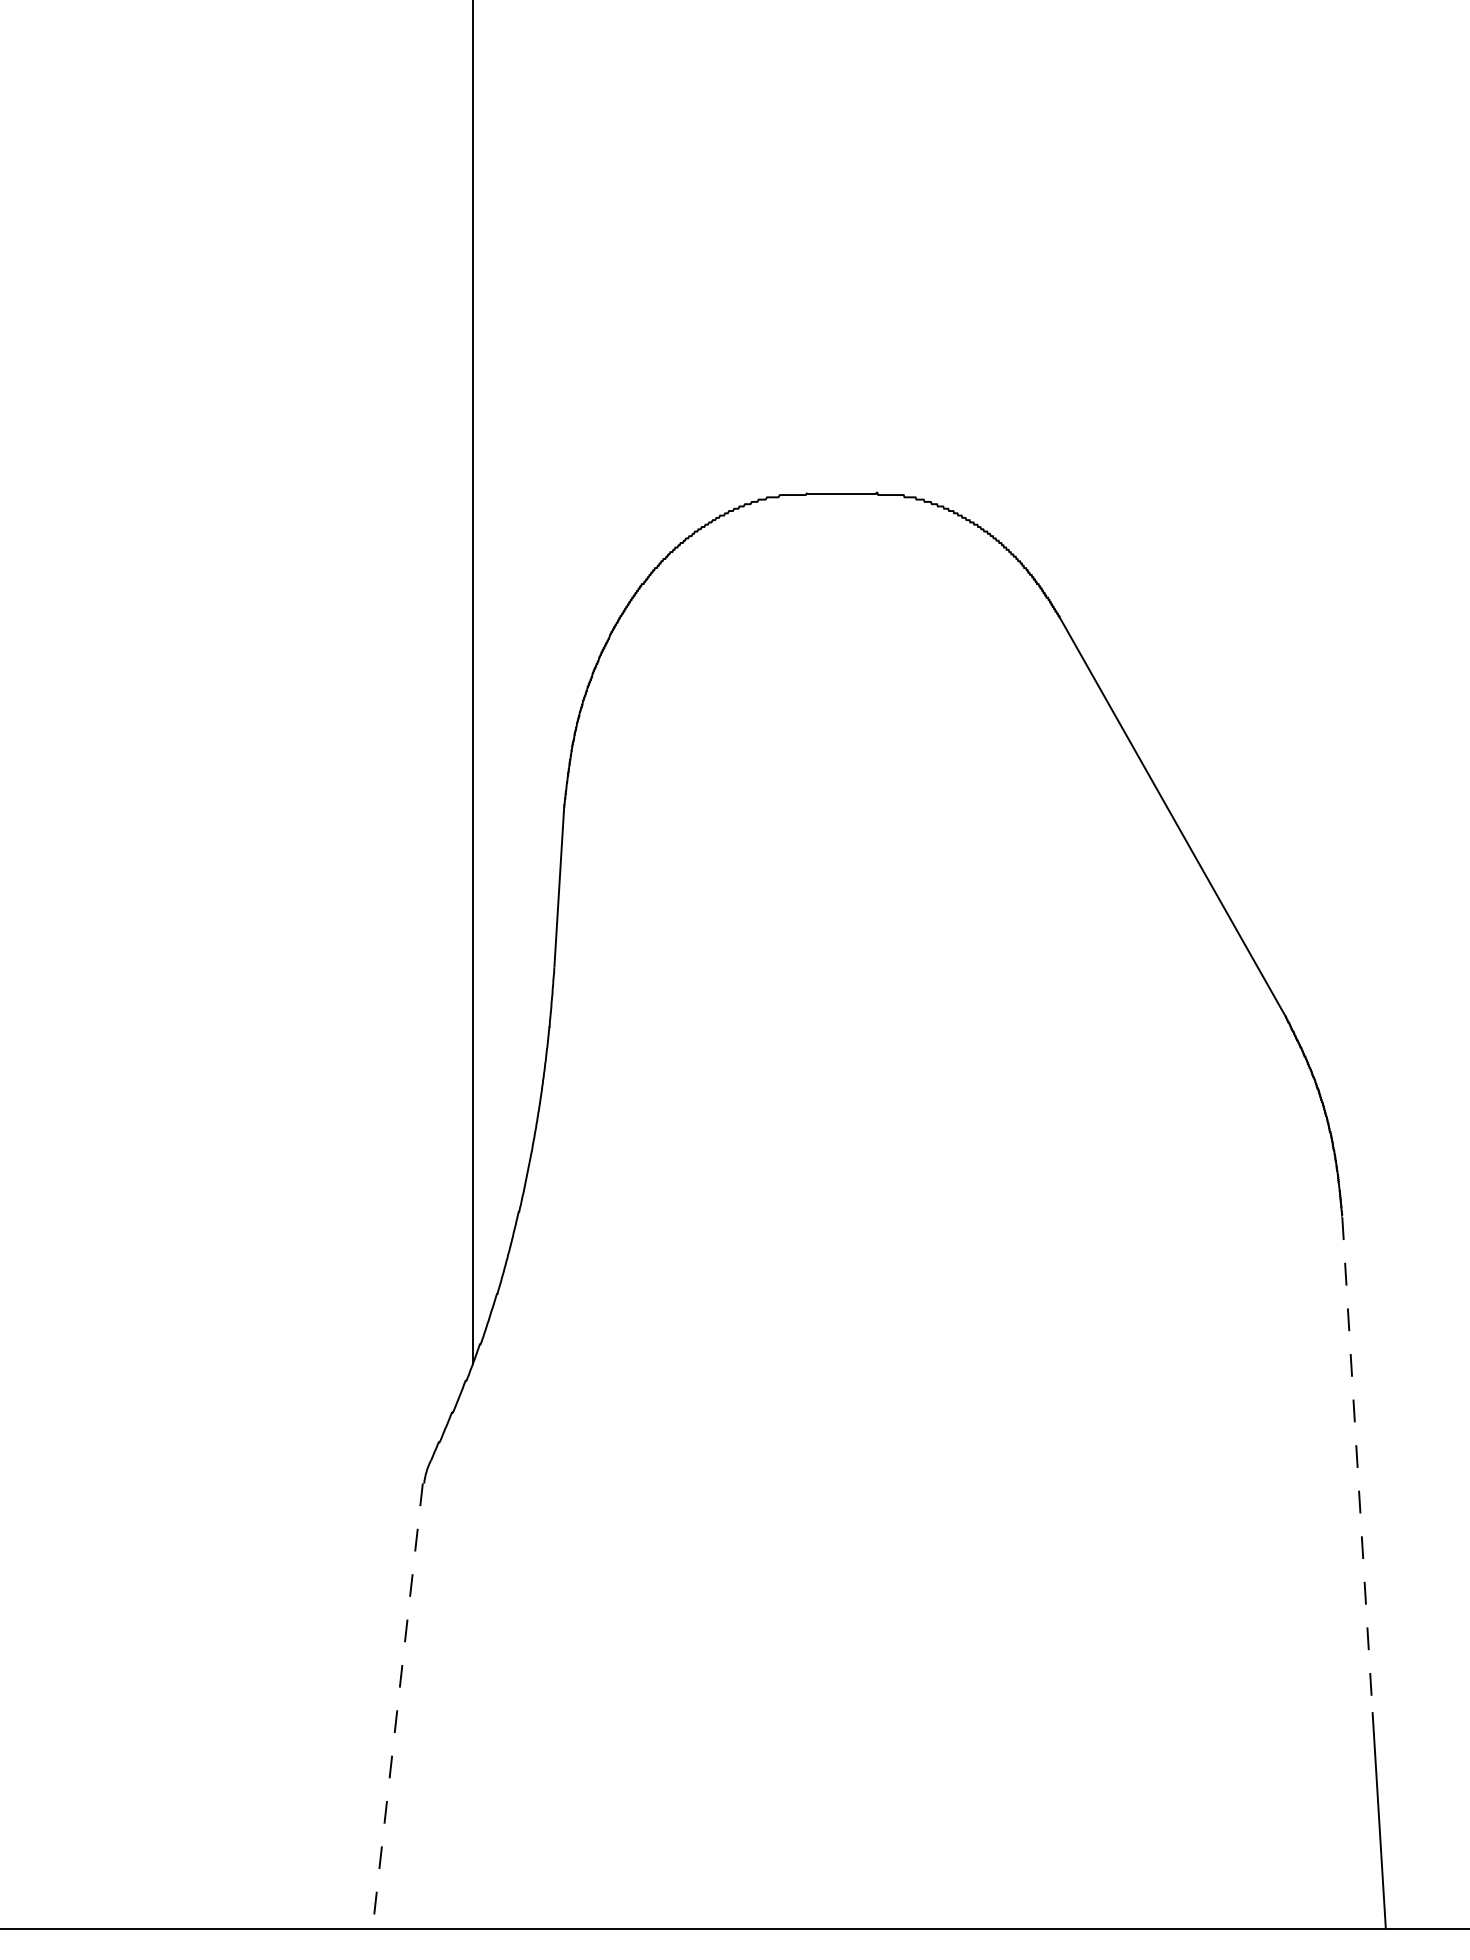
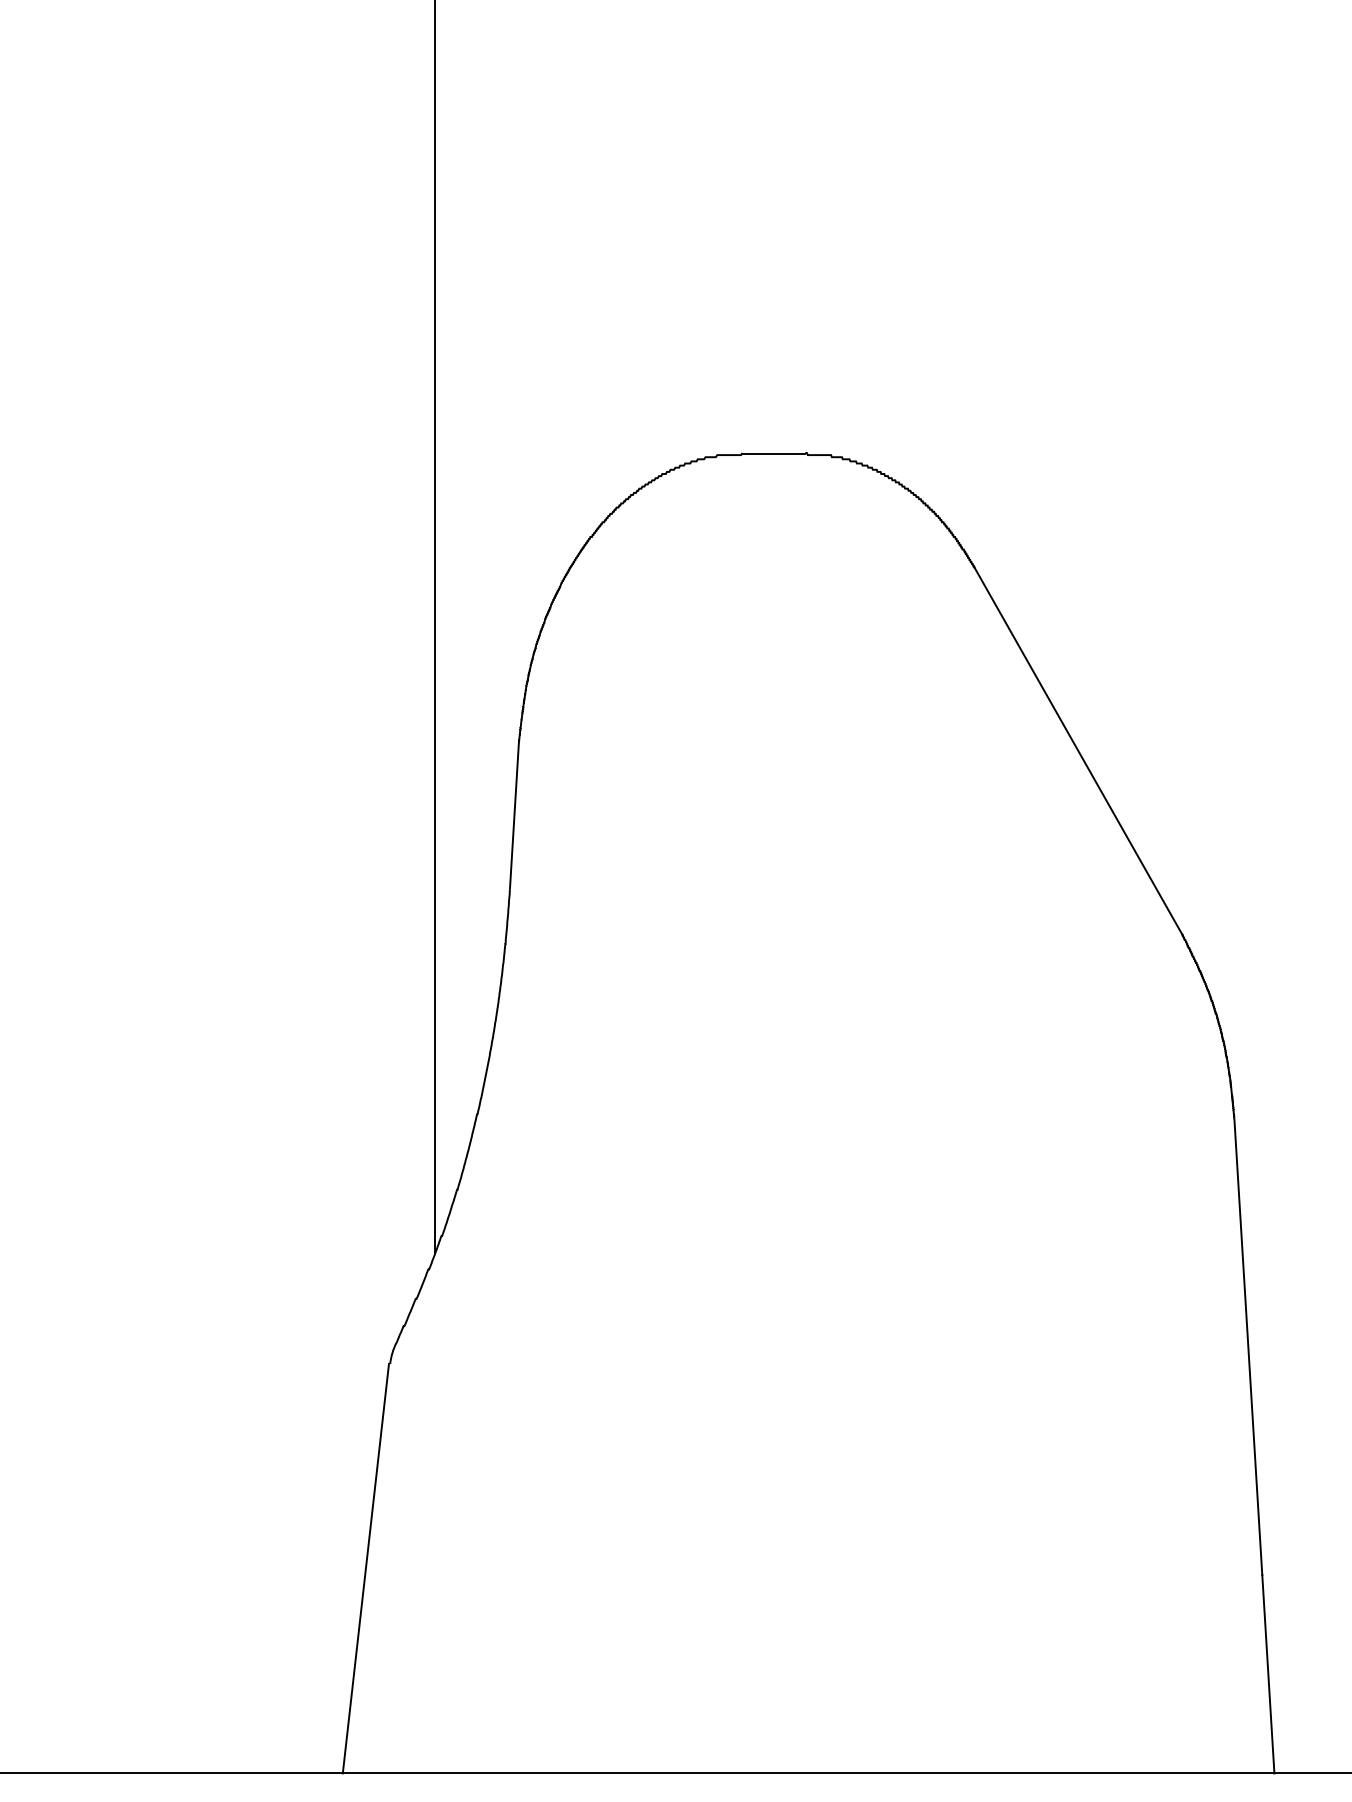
line: (1357, 1465) -> (1248, 1347), dashed -> solid
line: (397, 1707) -> (365, 1569), dashed -> solid

